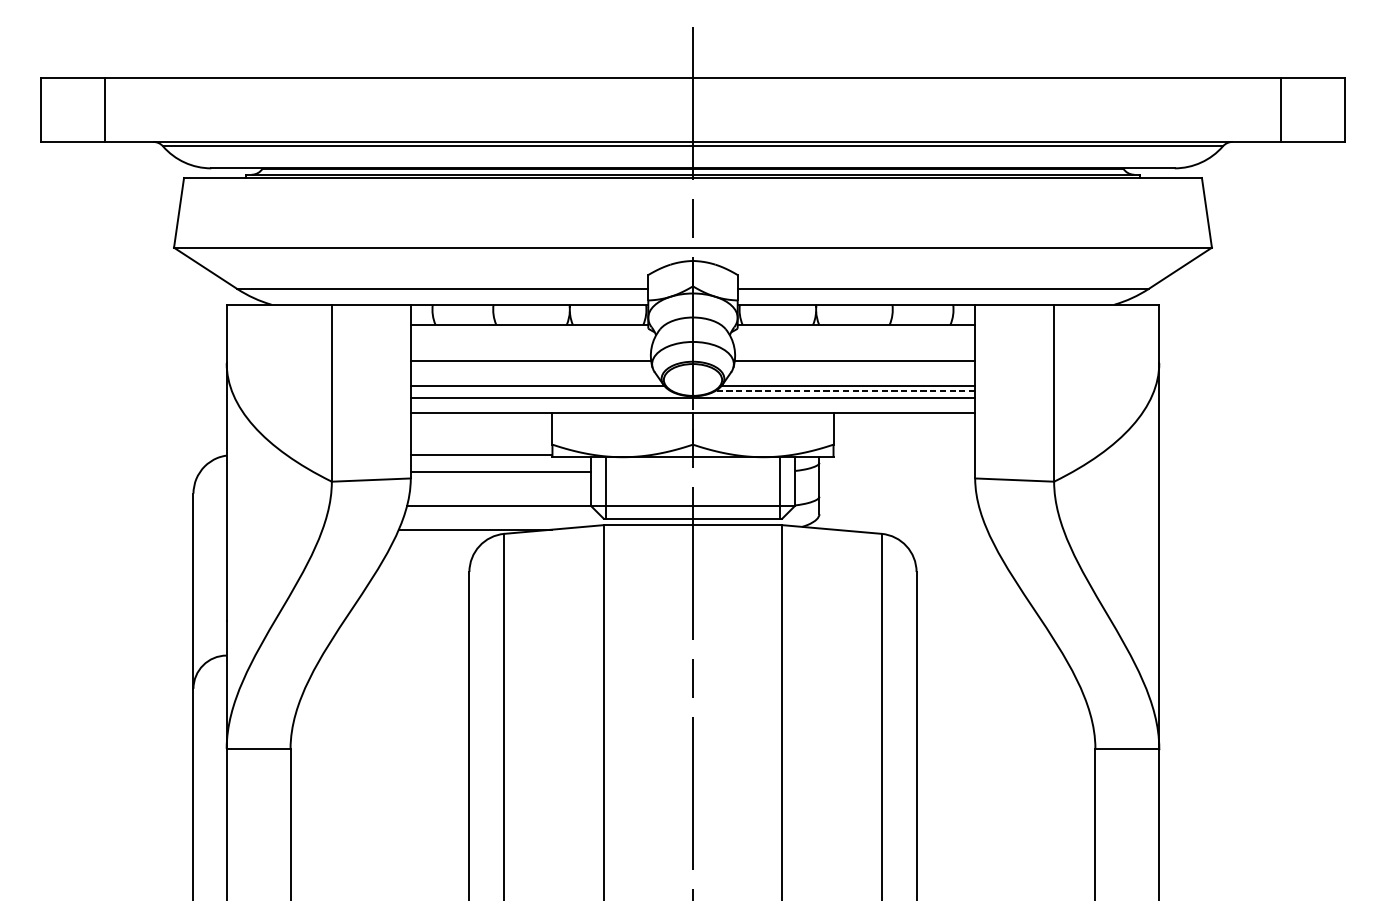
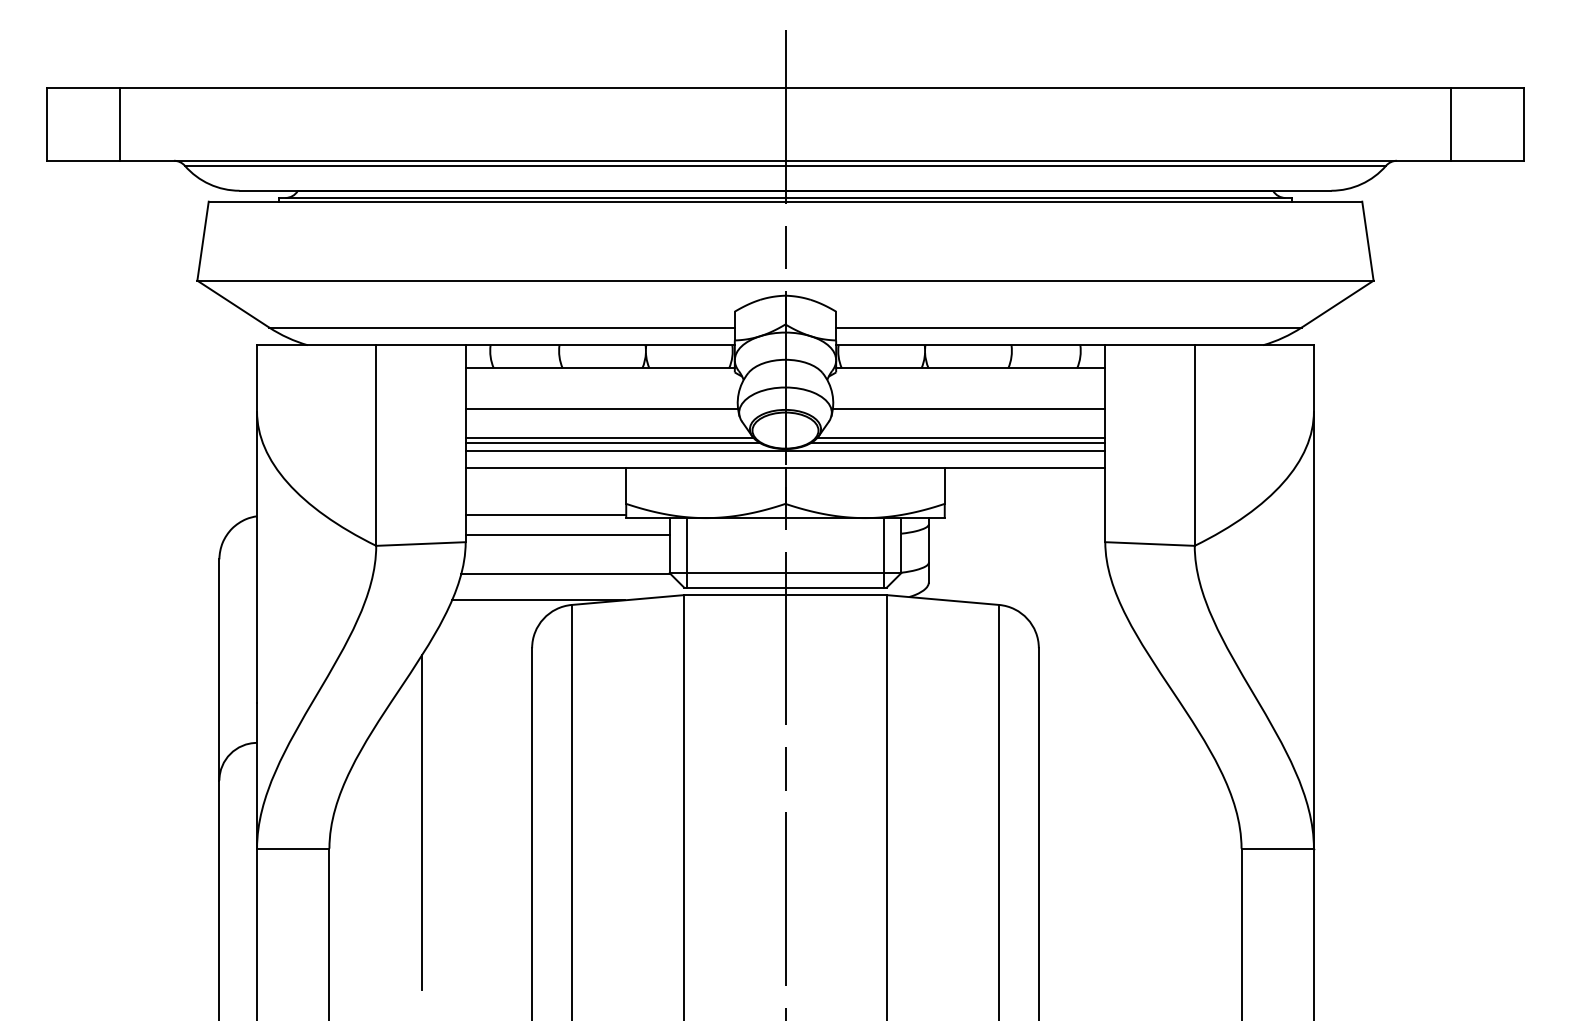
line: (540, 391) -> (612, 443), added
line: (844, 391) -> (957, 443), dashed -> solid
line: (372, 725) -> (422, 822), added

